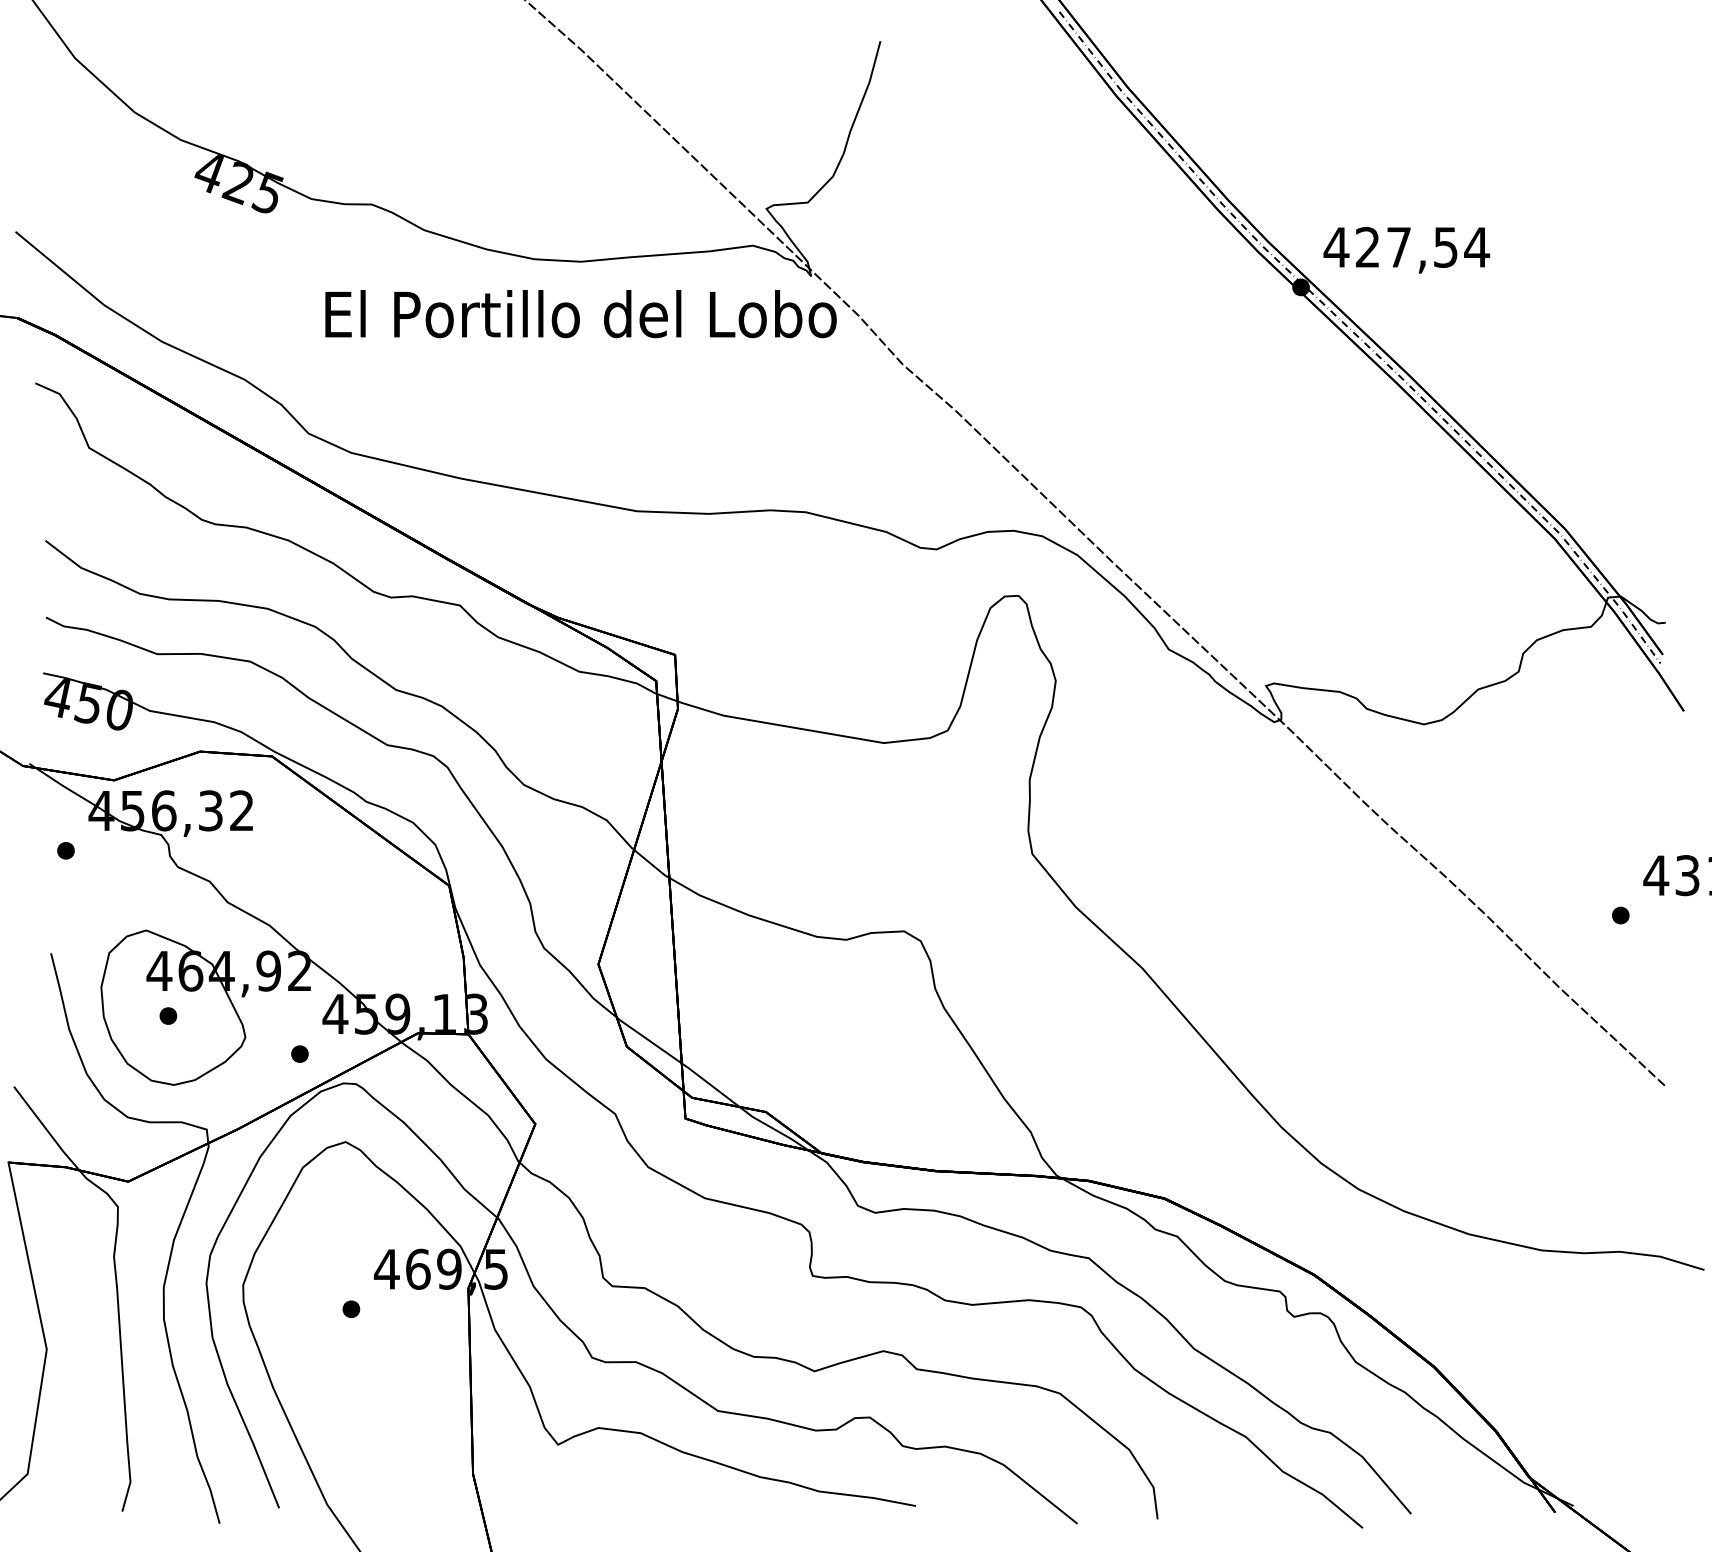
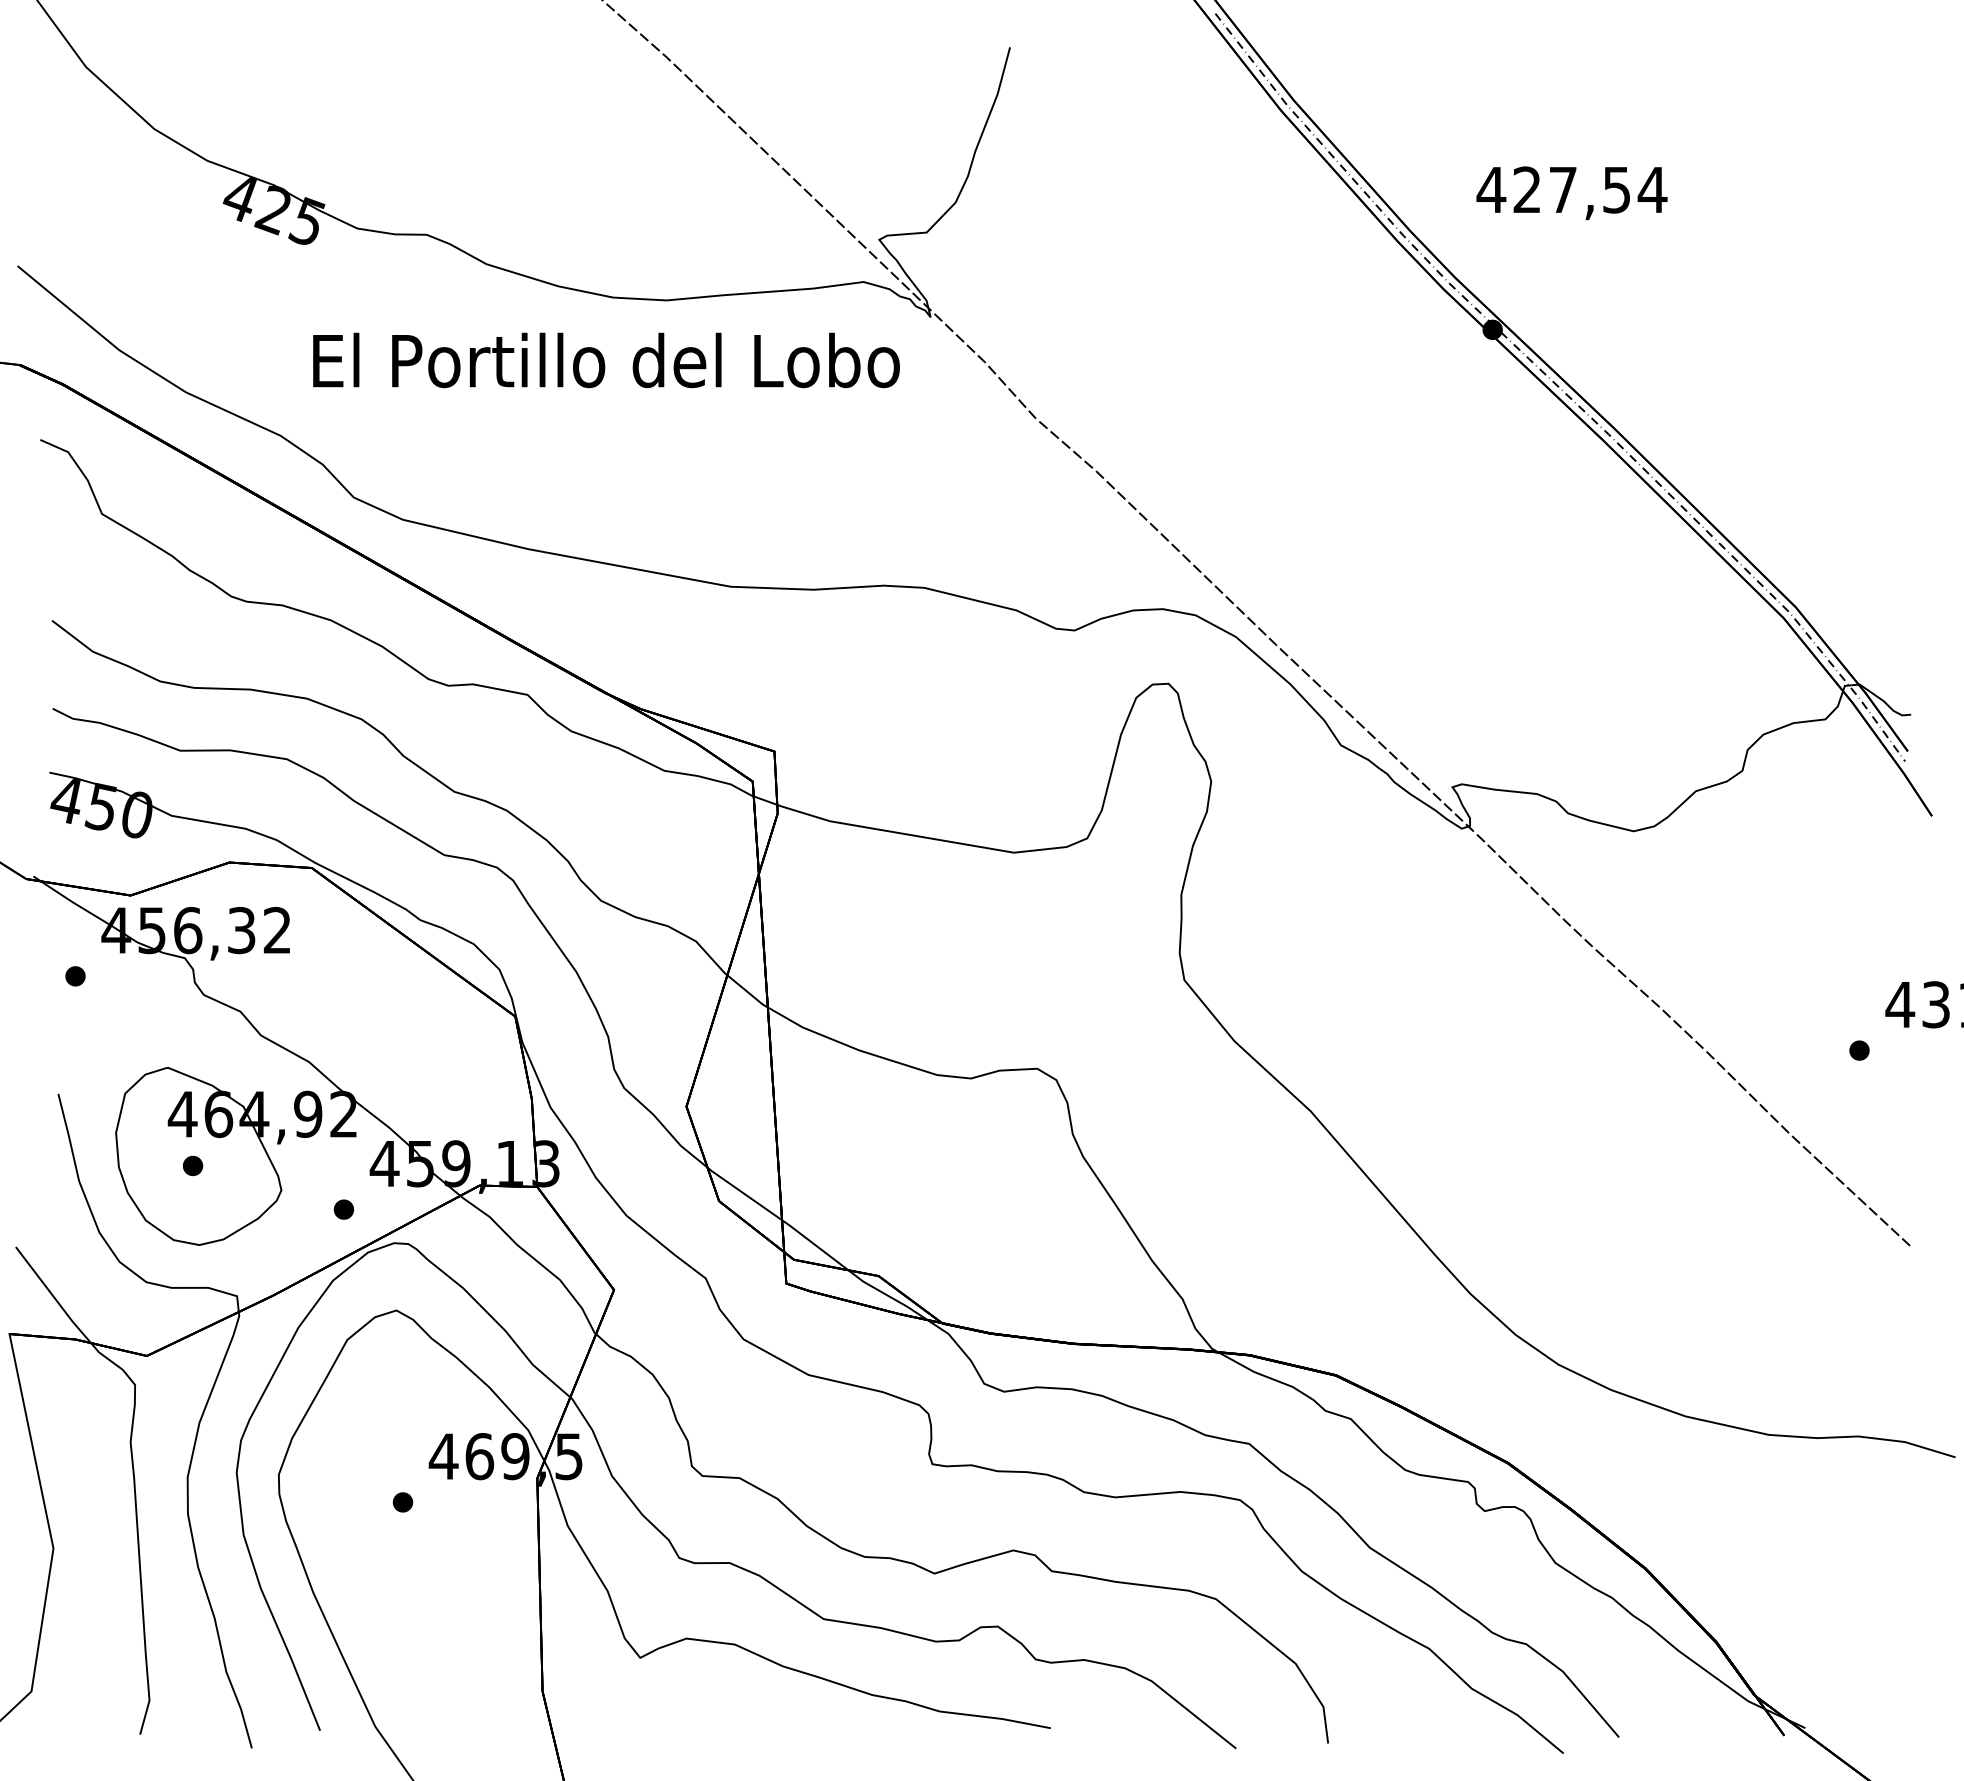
text: (1406, 249) -> (1571, 192), moved
text: (581, 314) -> (606, 360), moved

